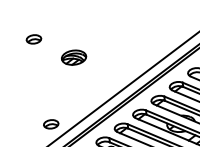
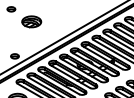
part: (73, 56) -> (31, 21), size x1.43

